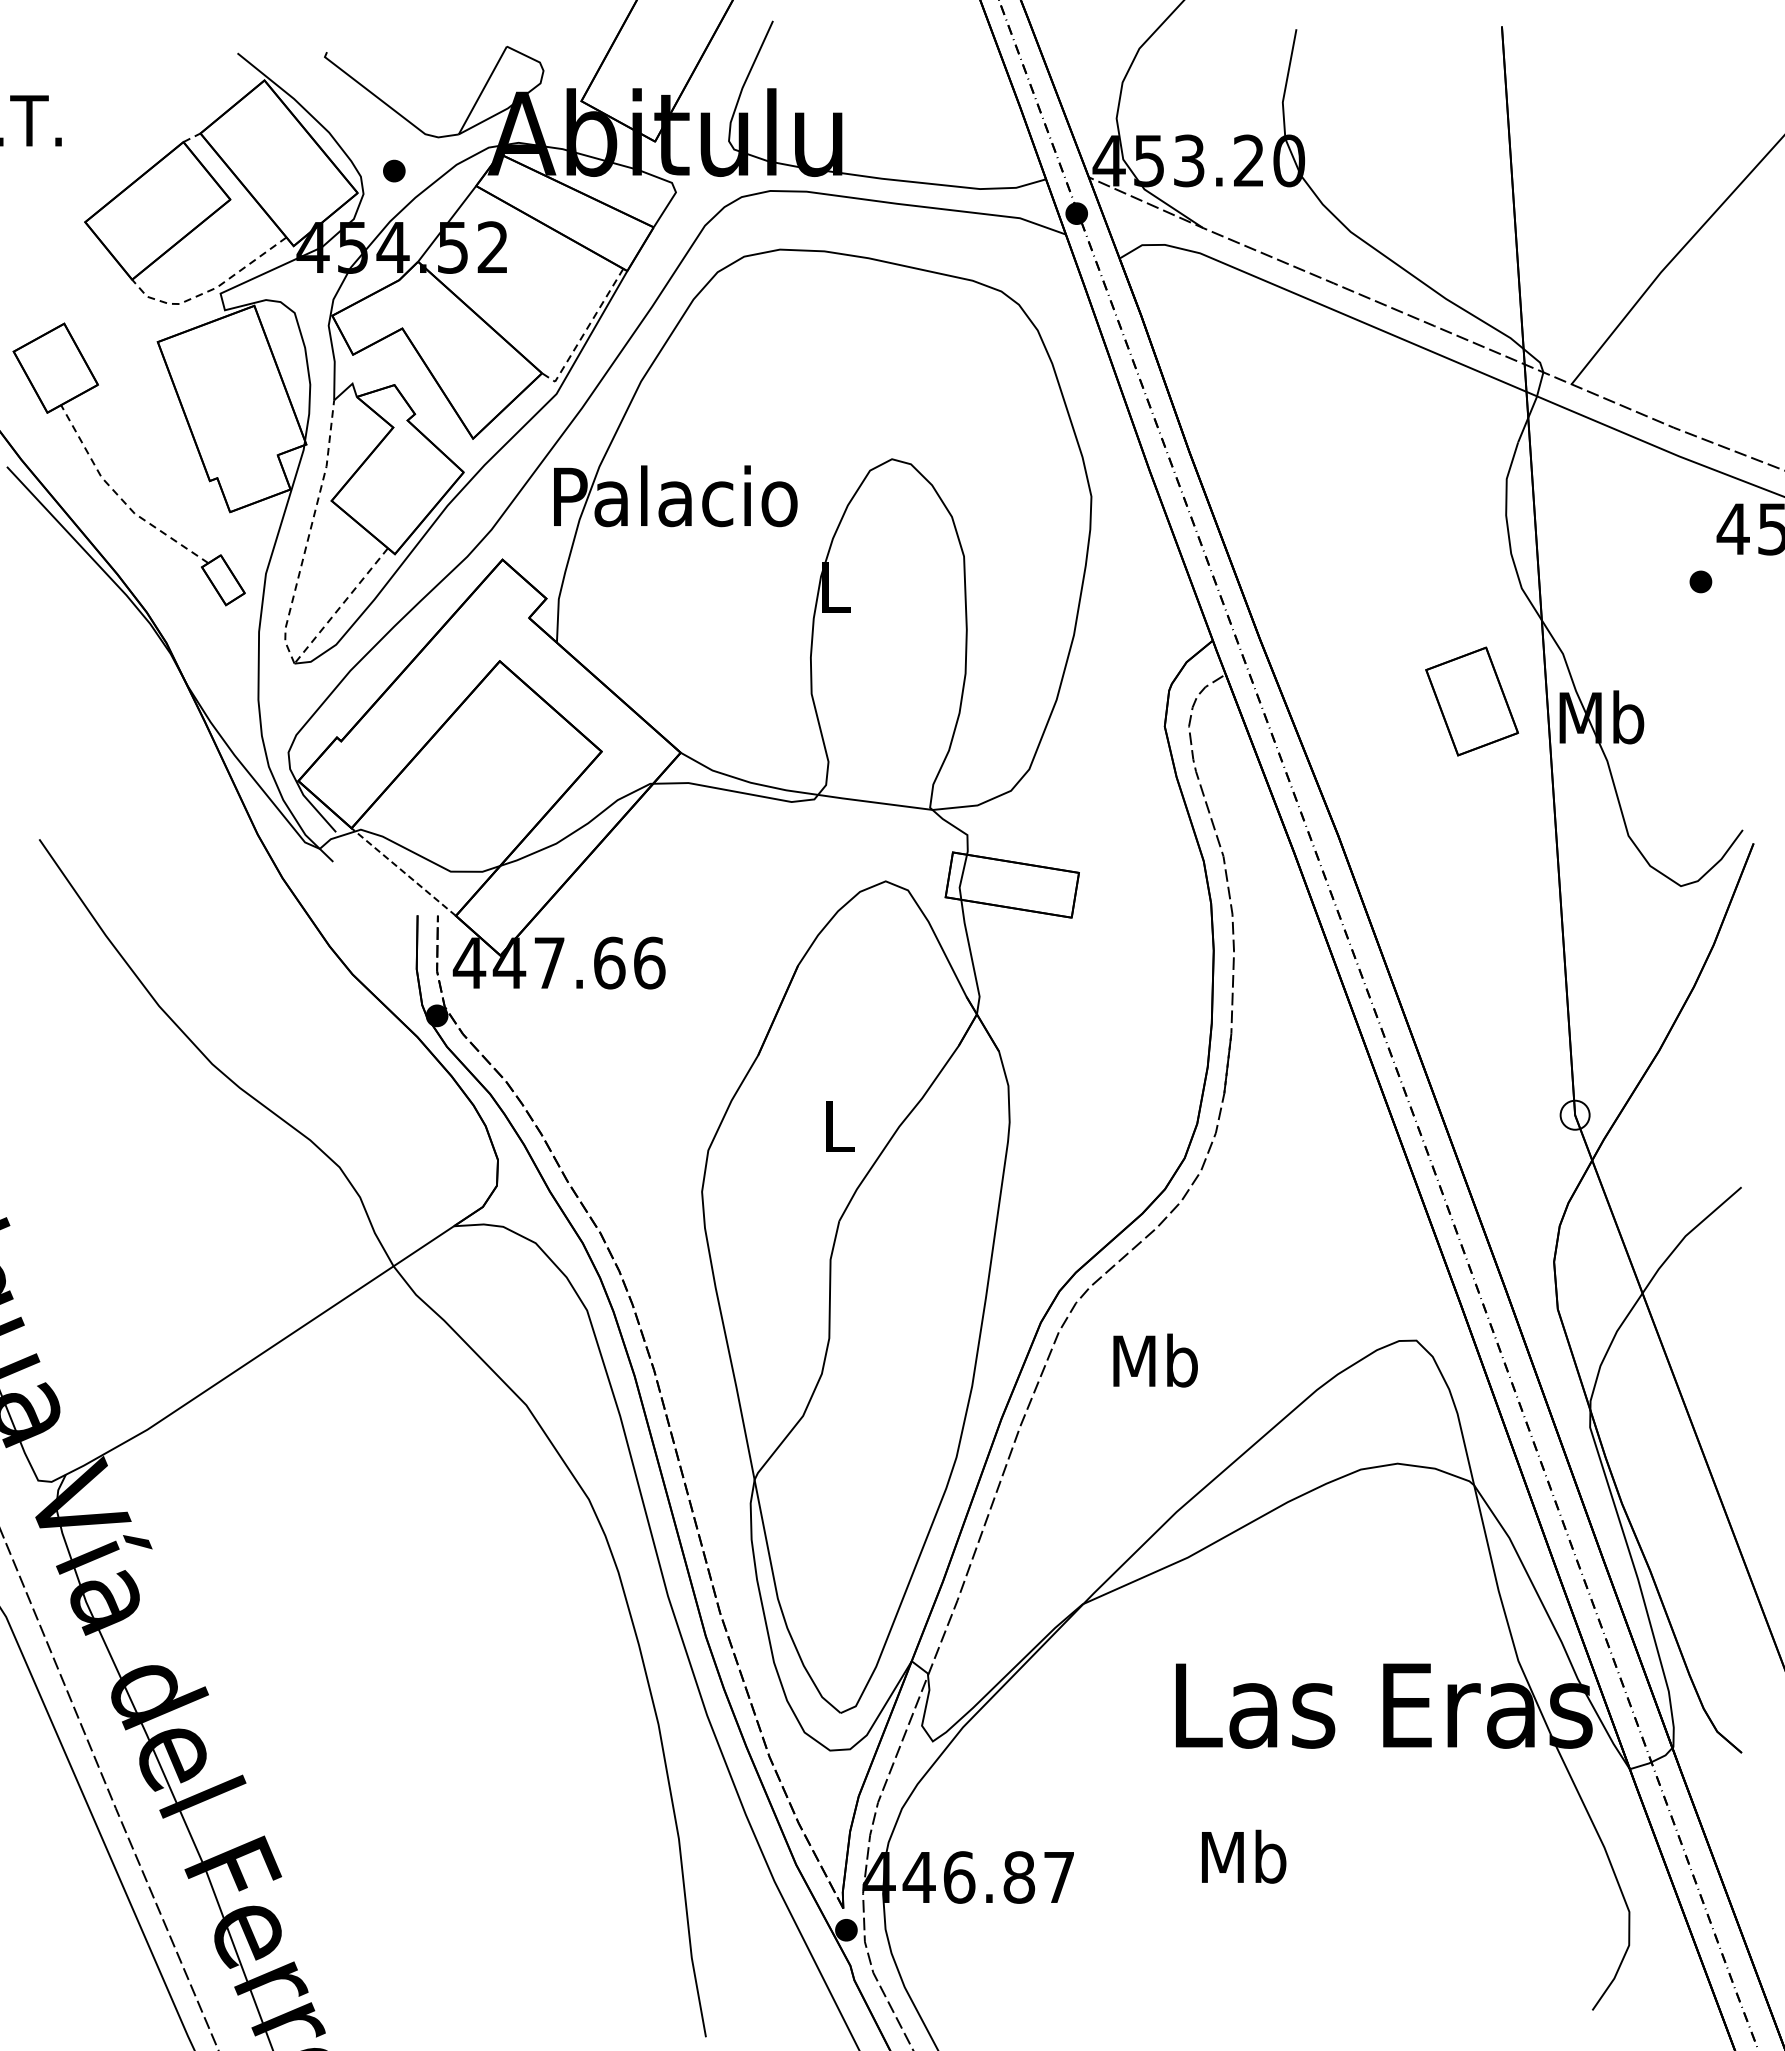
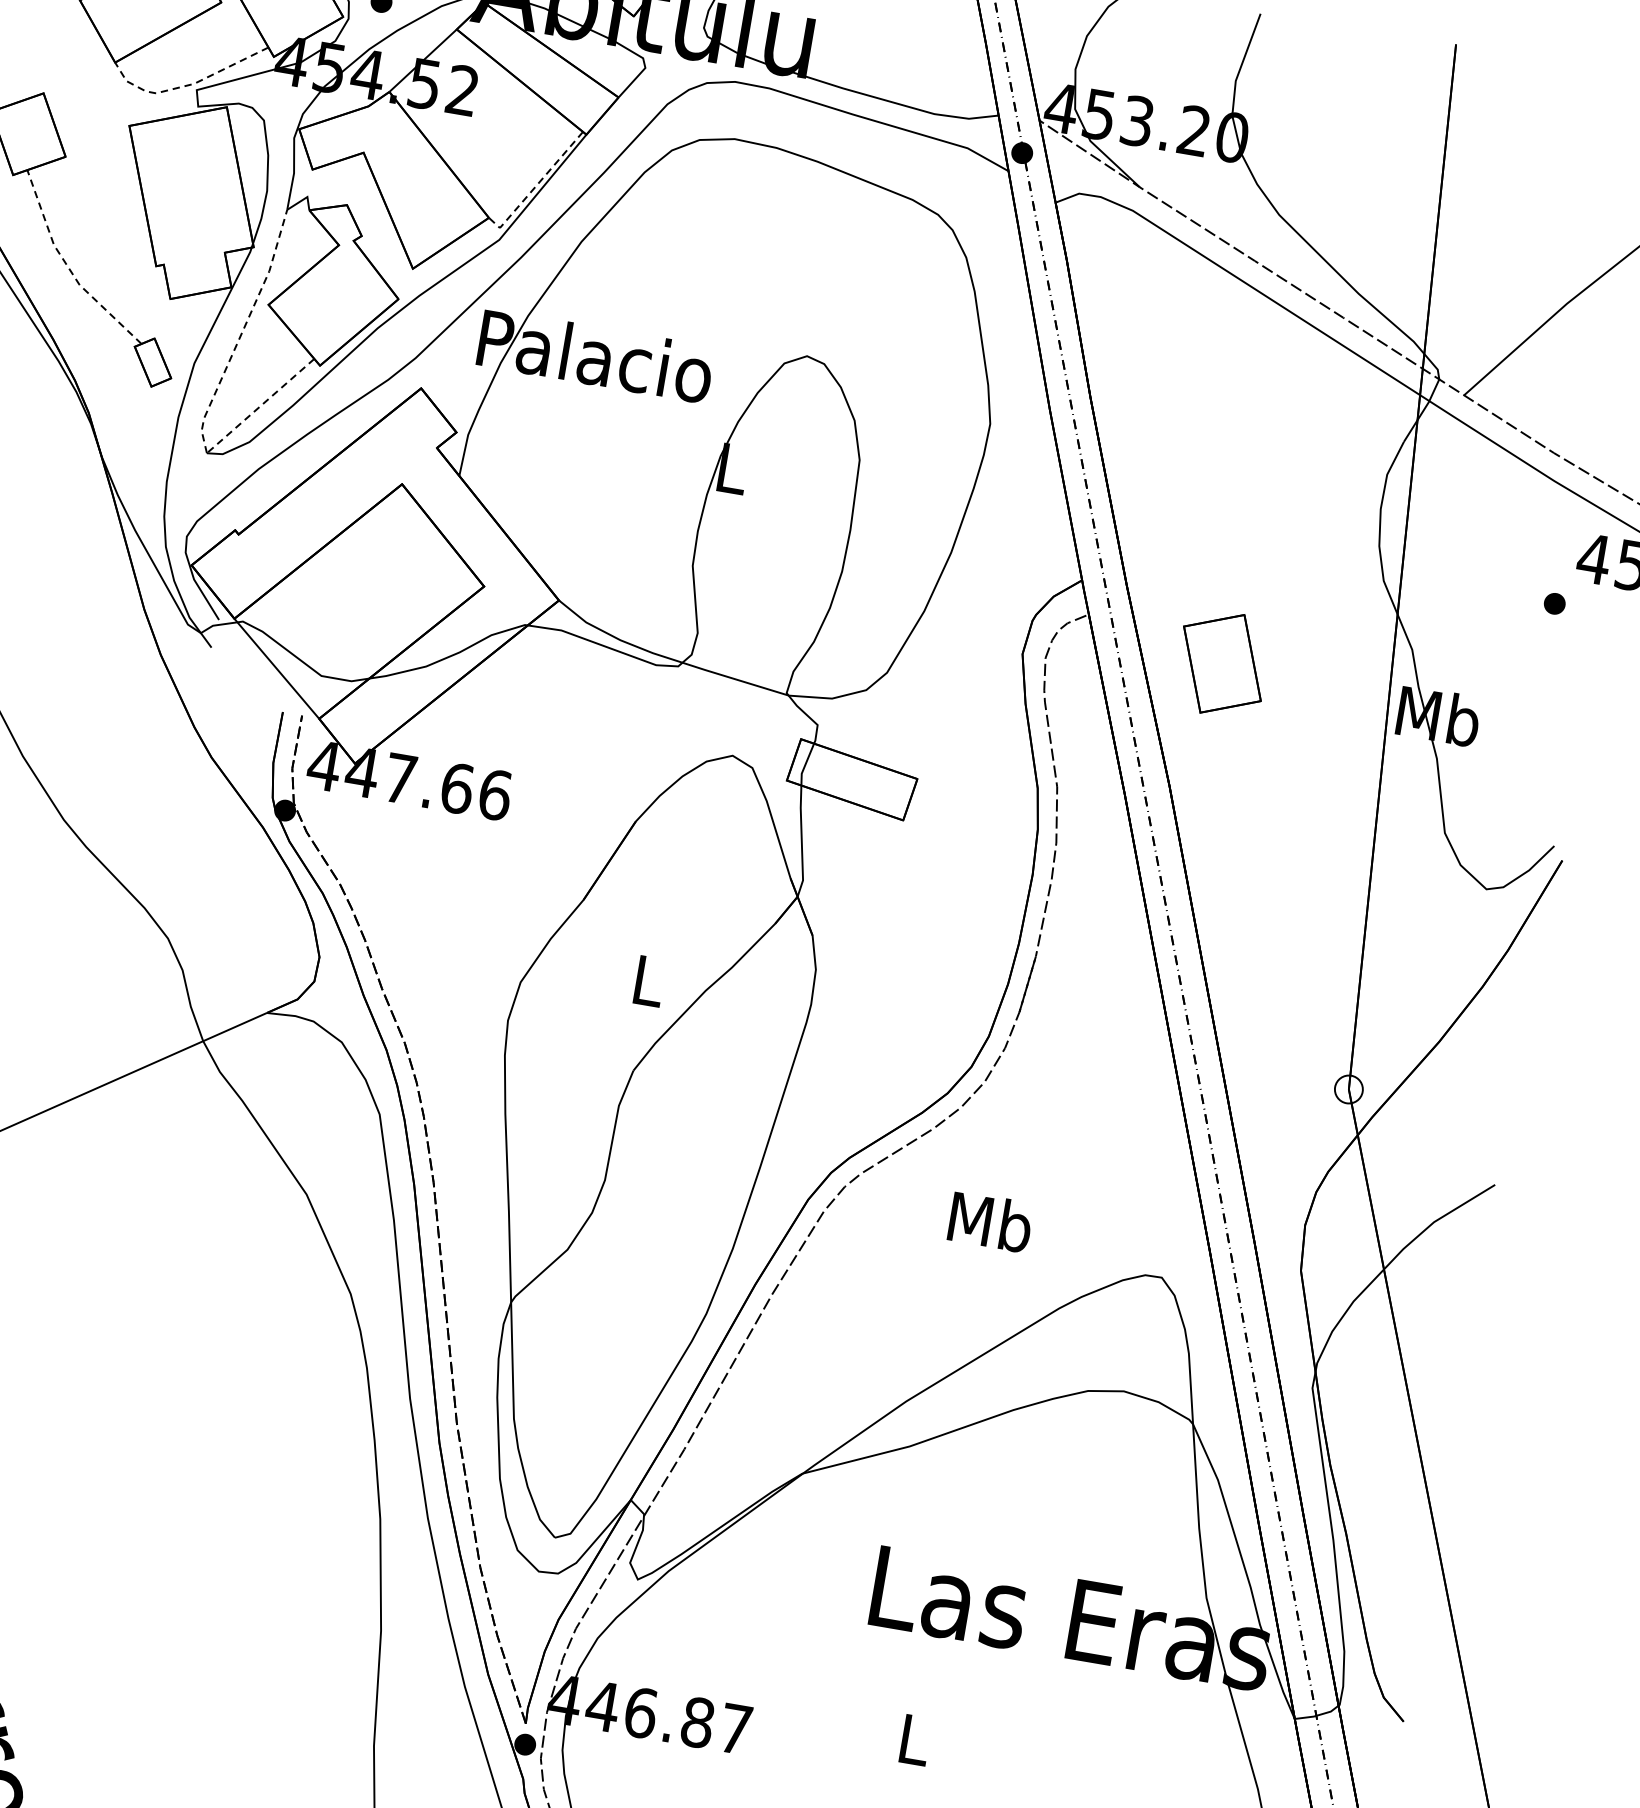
part: (1471, 701) -> (1221, 663), moved
line: (403, 871) -> (276, 668), dashed -> solid
text: (1155, 1360) -> (990, 1221), moved
text: (1244, 1856) -> (914, 1739), Mb -> L

